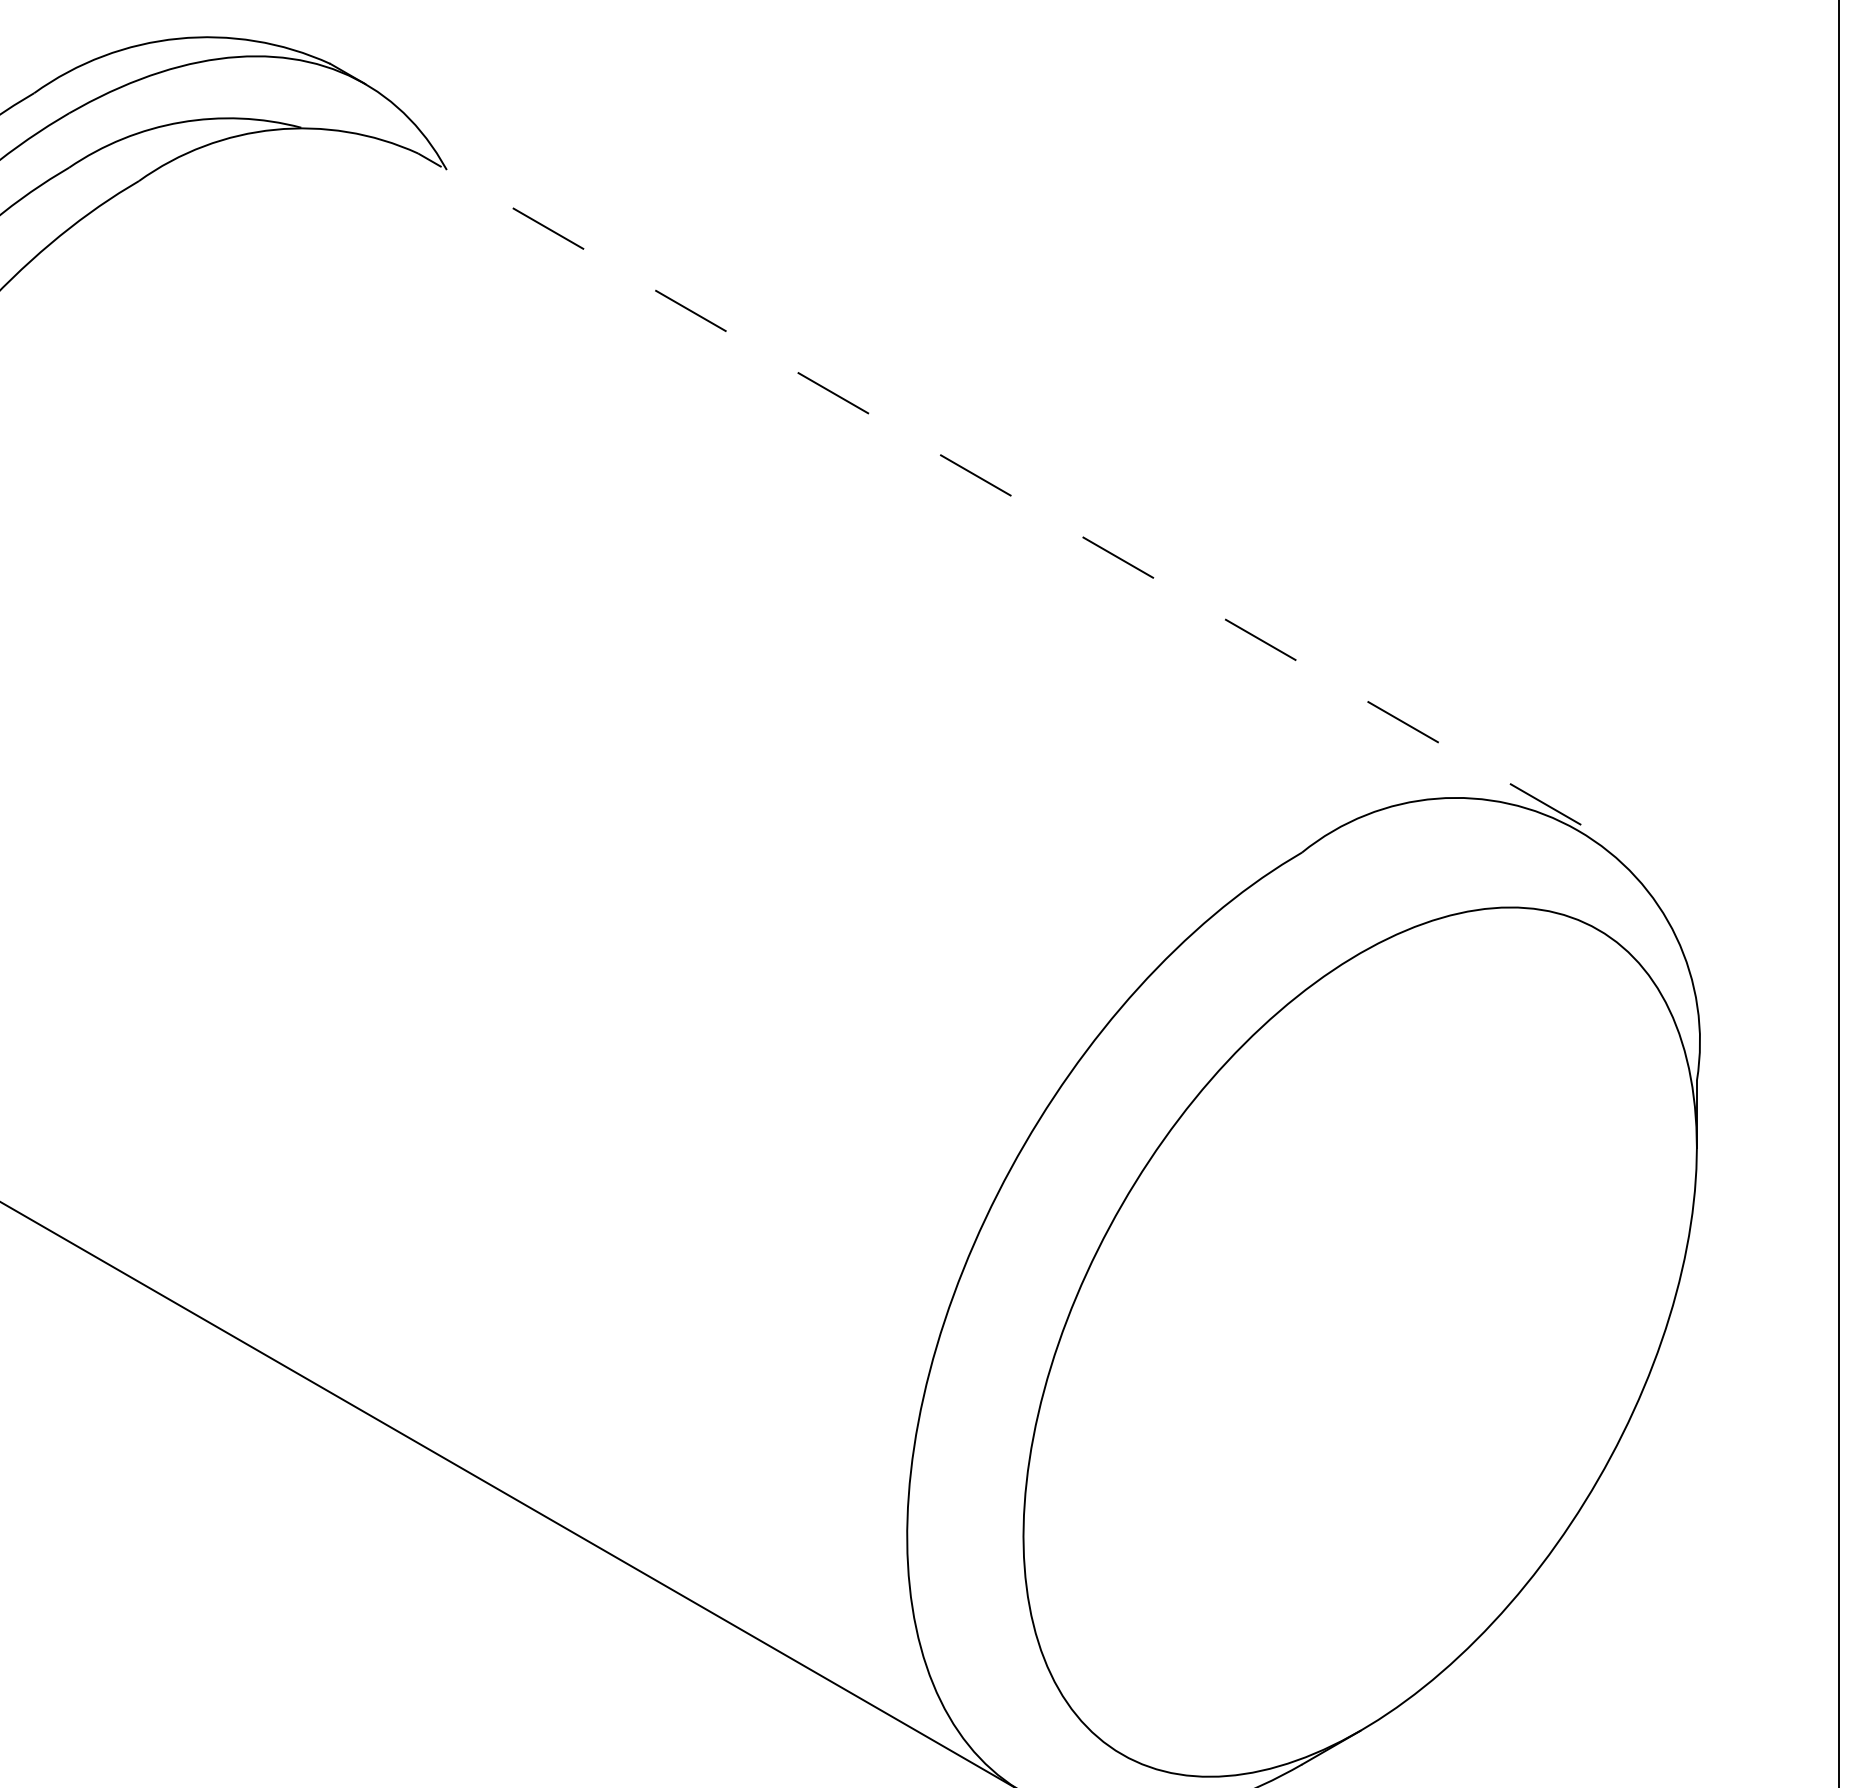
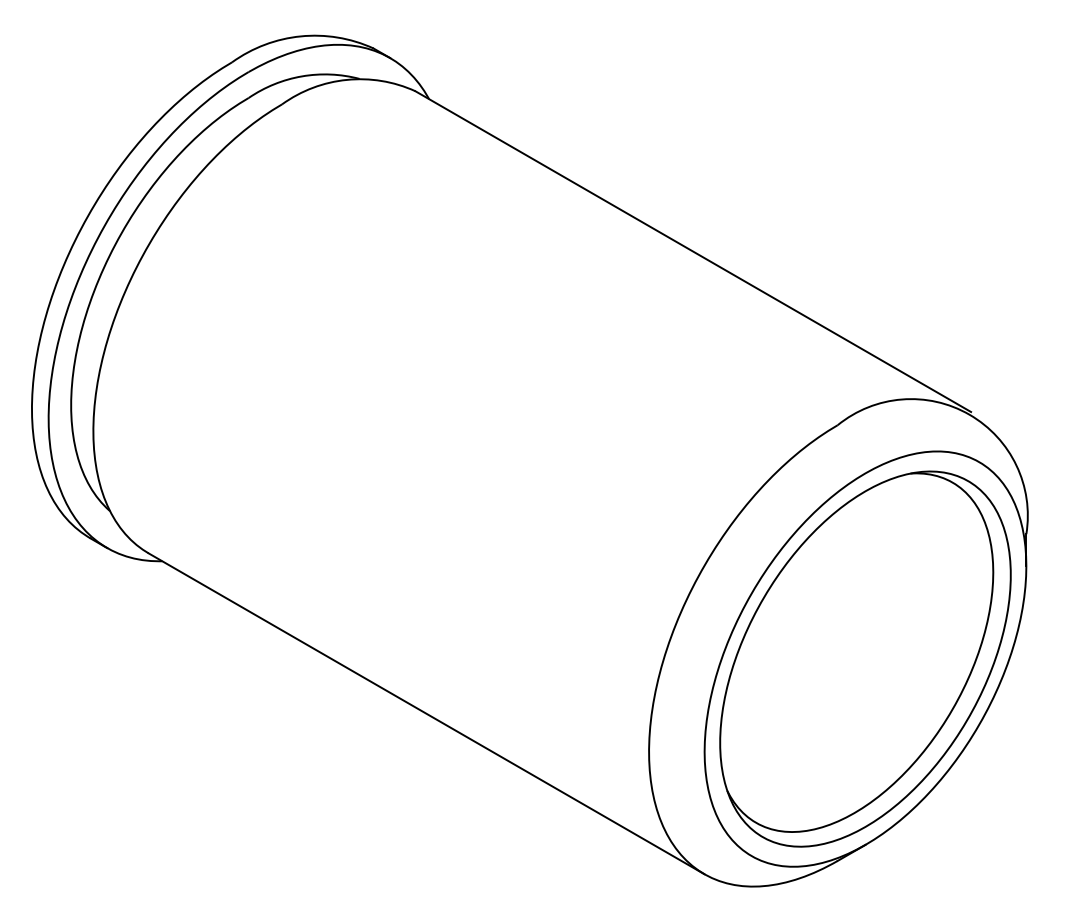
line: (1000, 488) -> (693, 251), dashed -> solid
part: (1360, 1340) -> (865, 658), added

